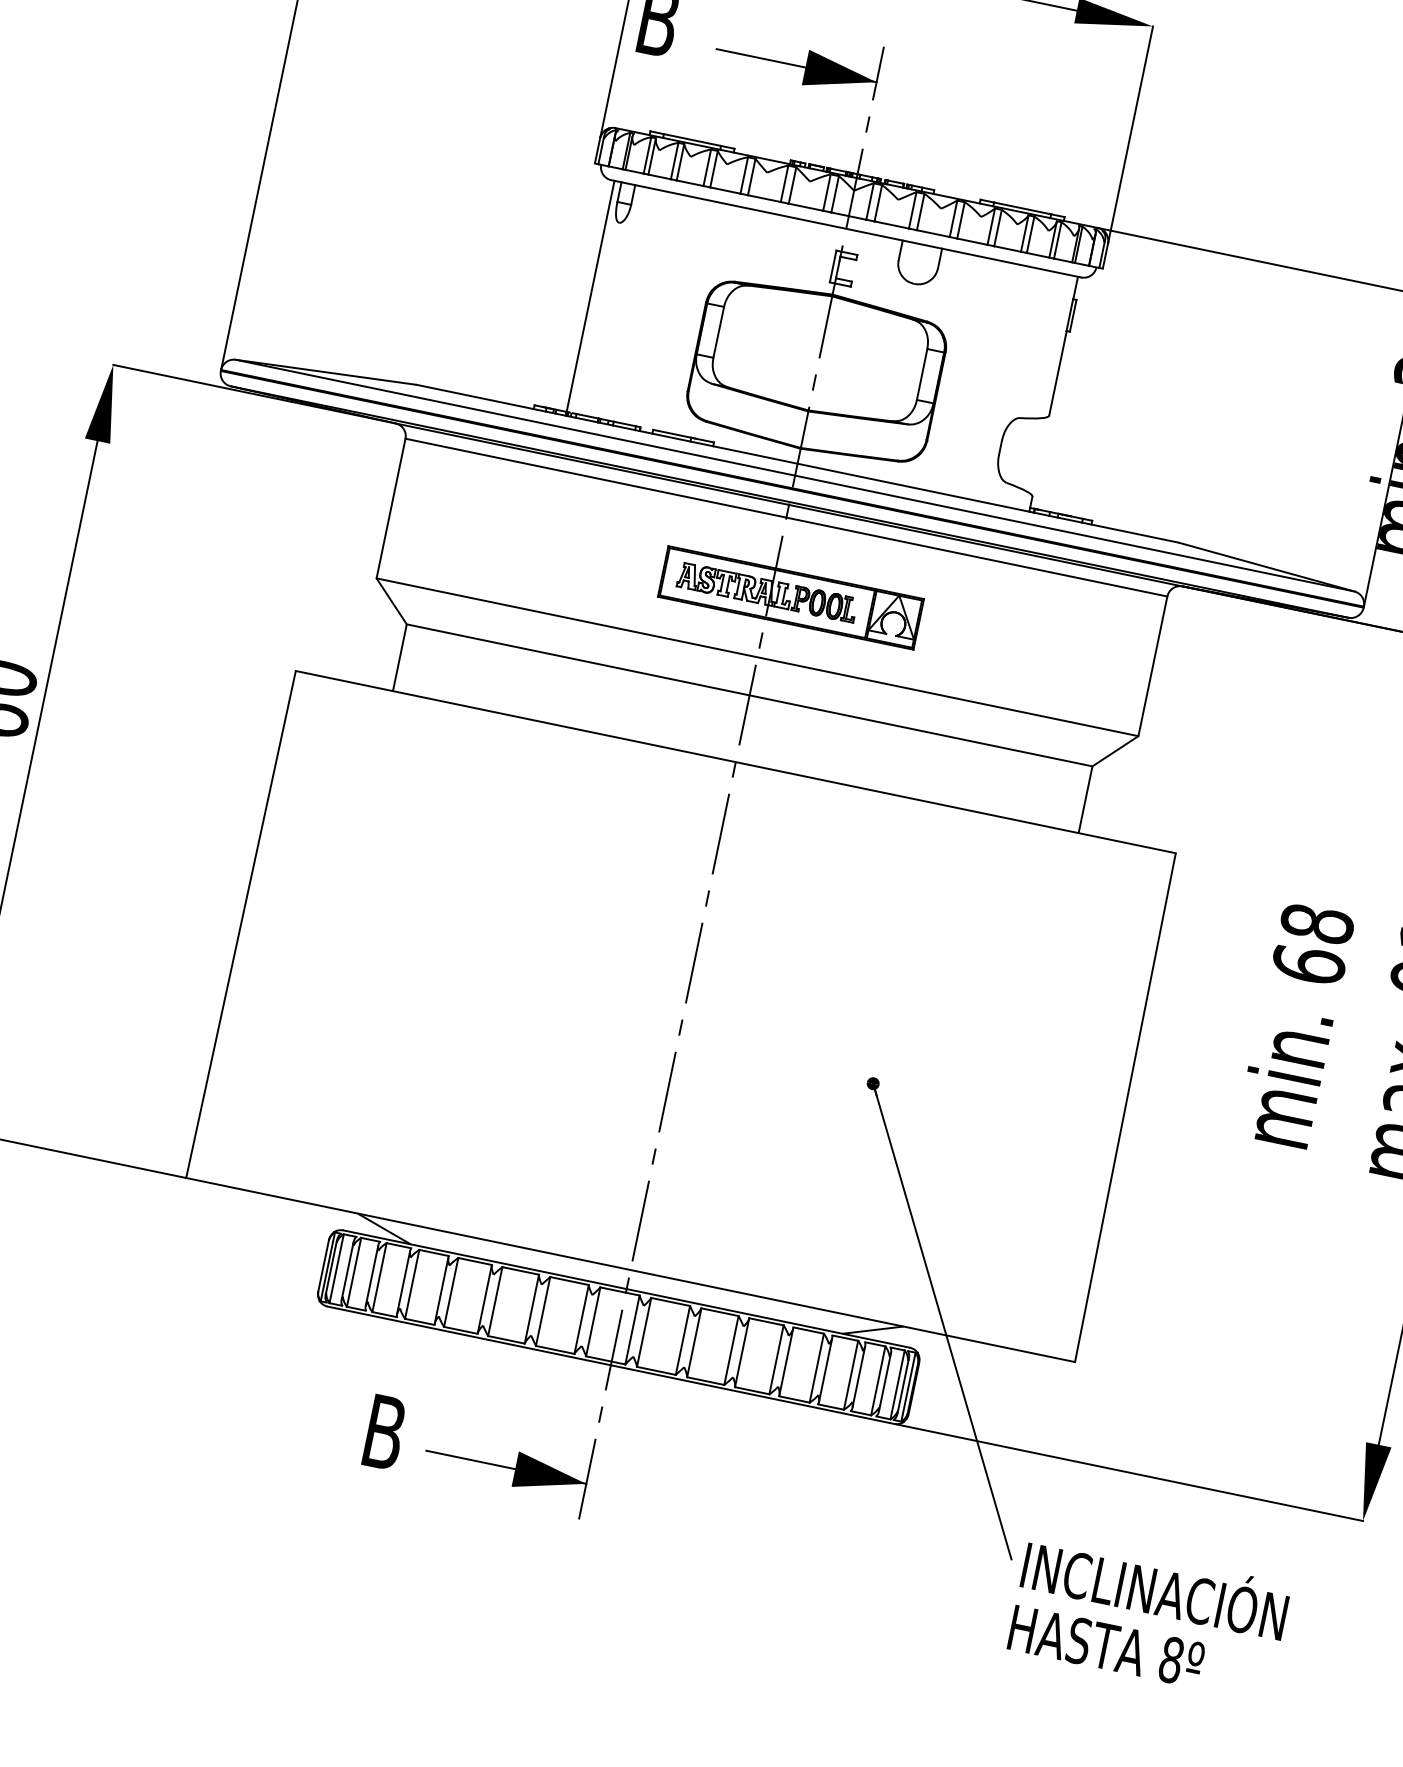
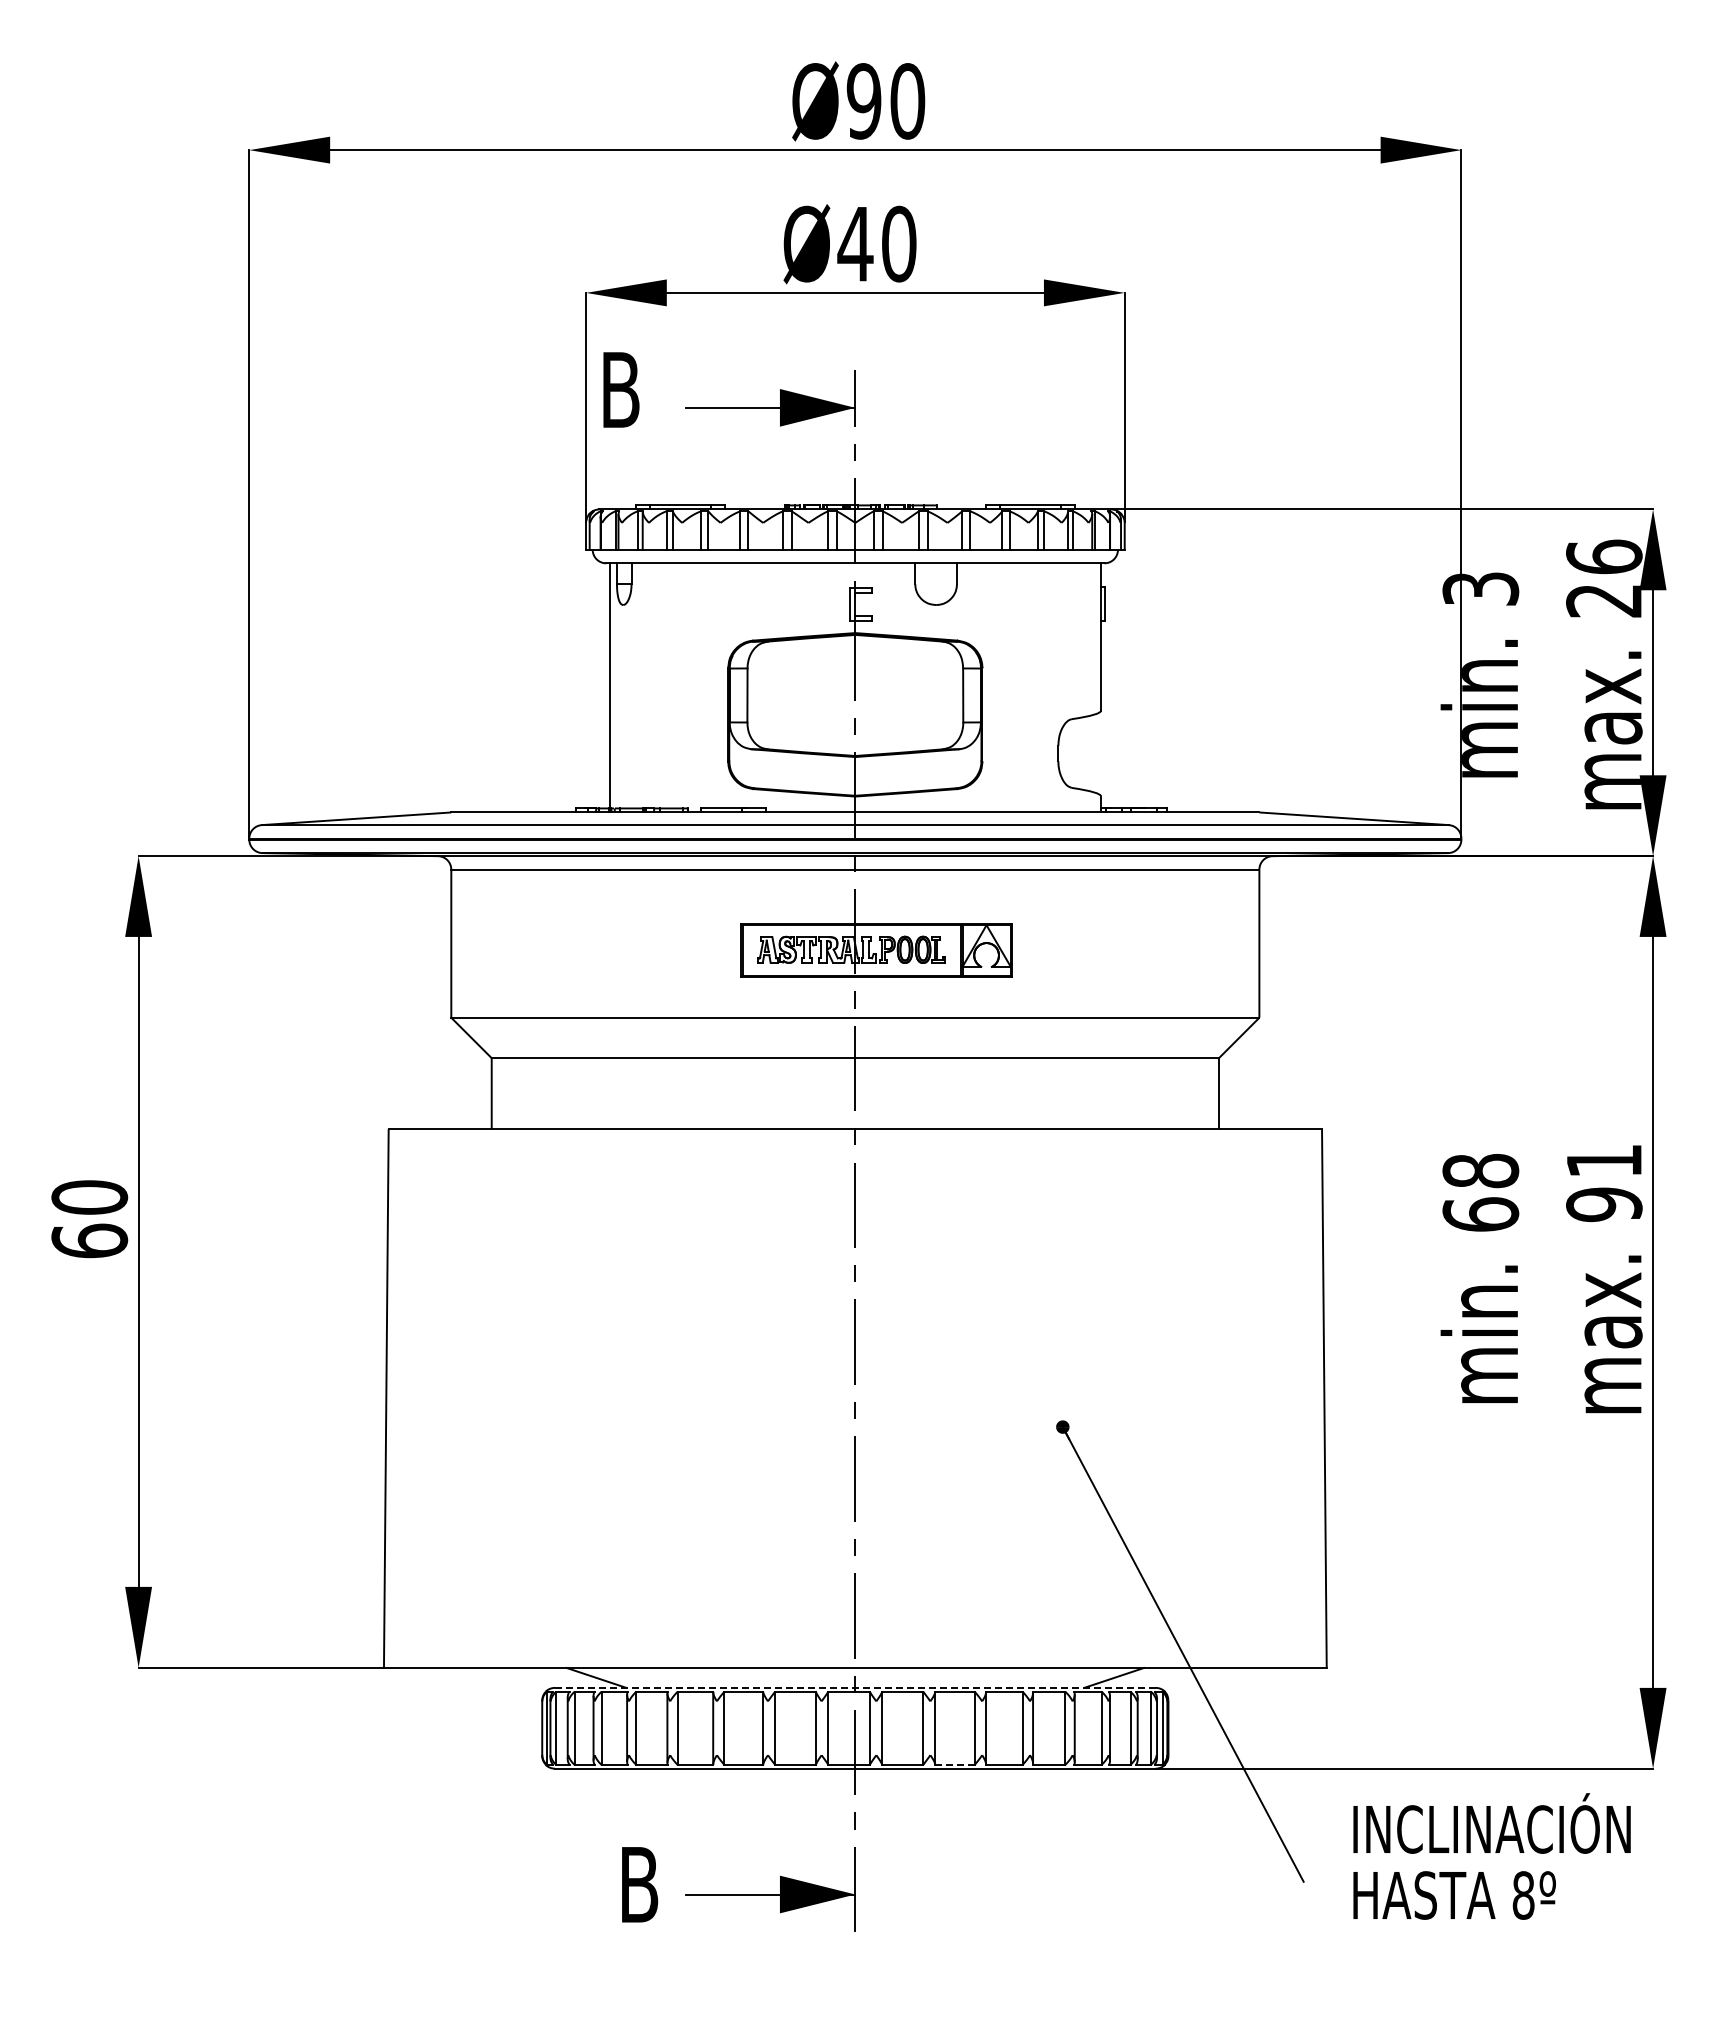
line: (626, 1288) -> (855, 1687), solid -> dashed
line: (706, 1380) -> (955, 1764), solid -> dashed
text: (1148, 1617) -> (1491, 1856), moved

